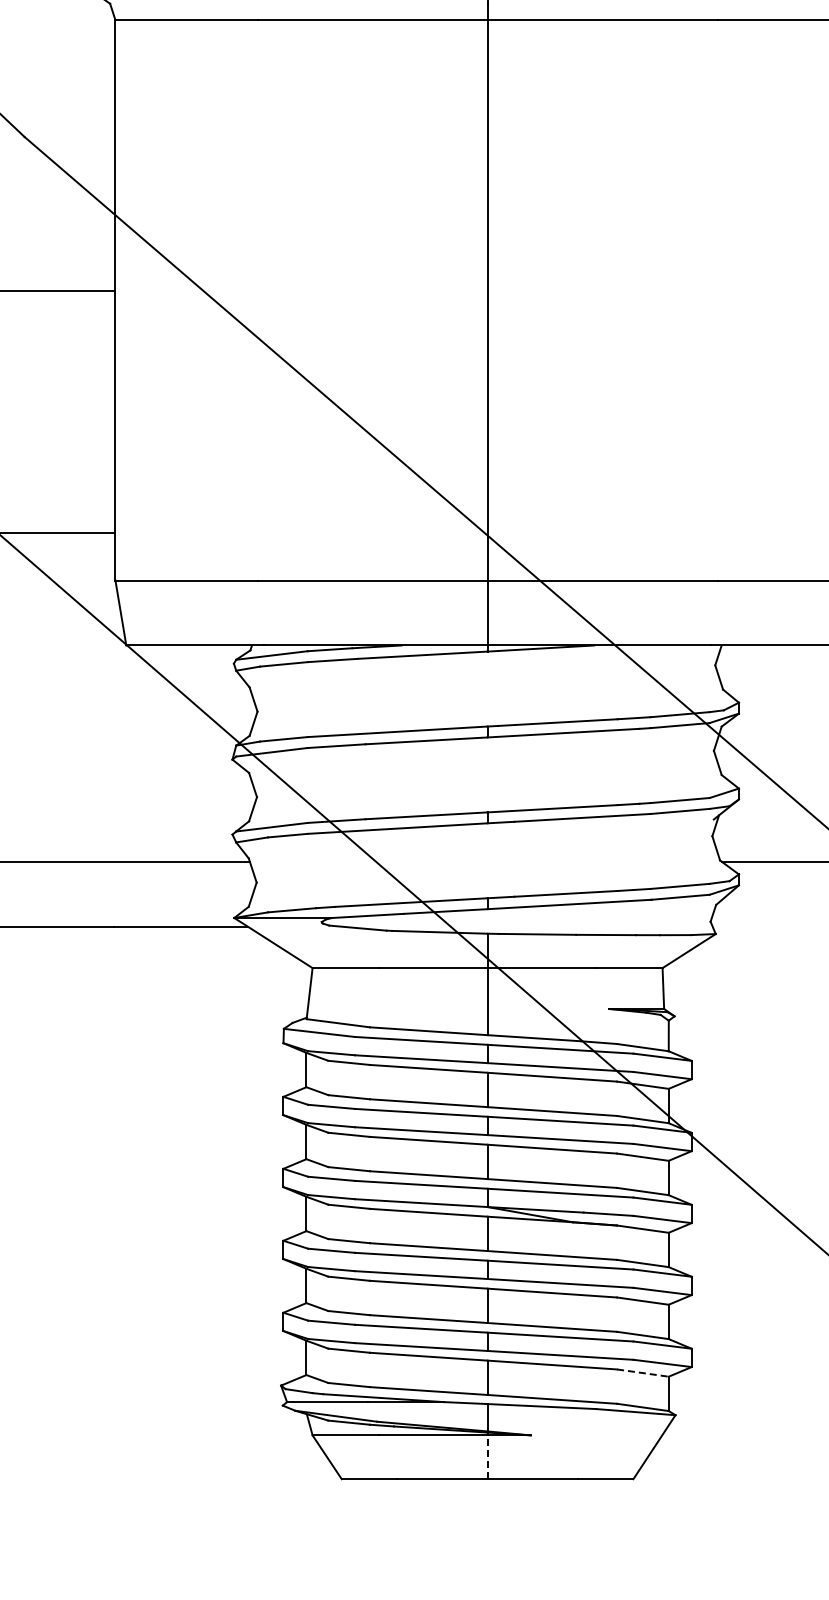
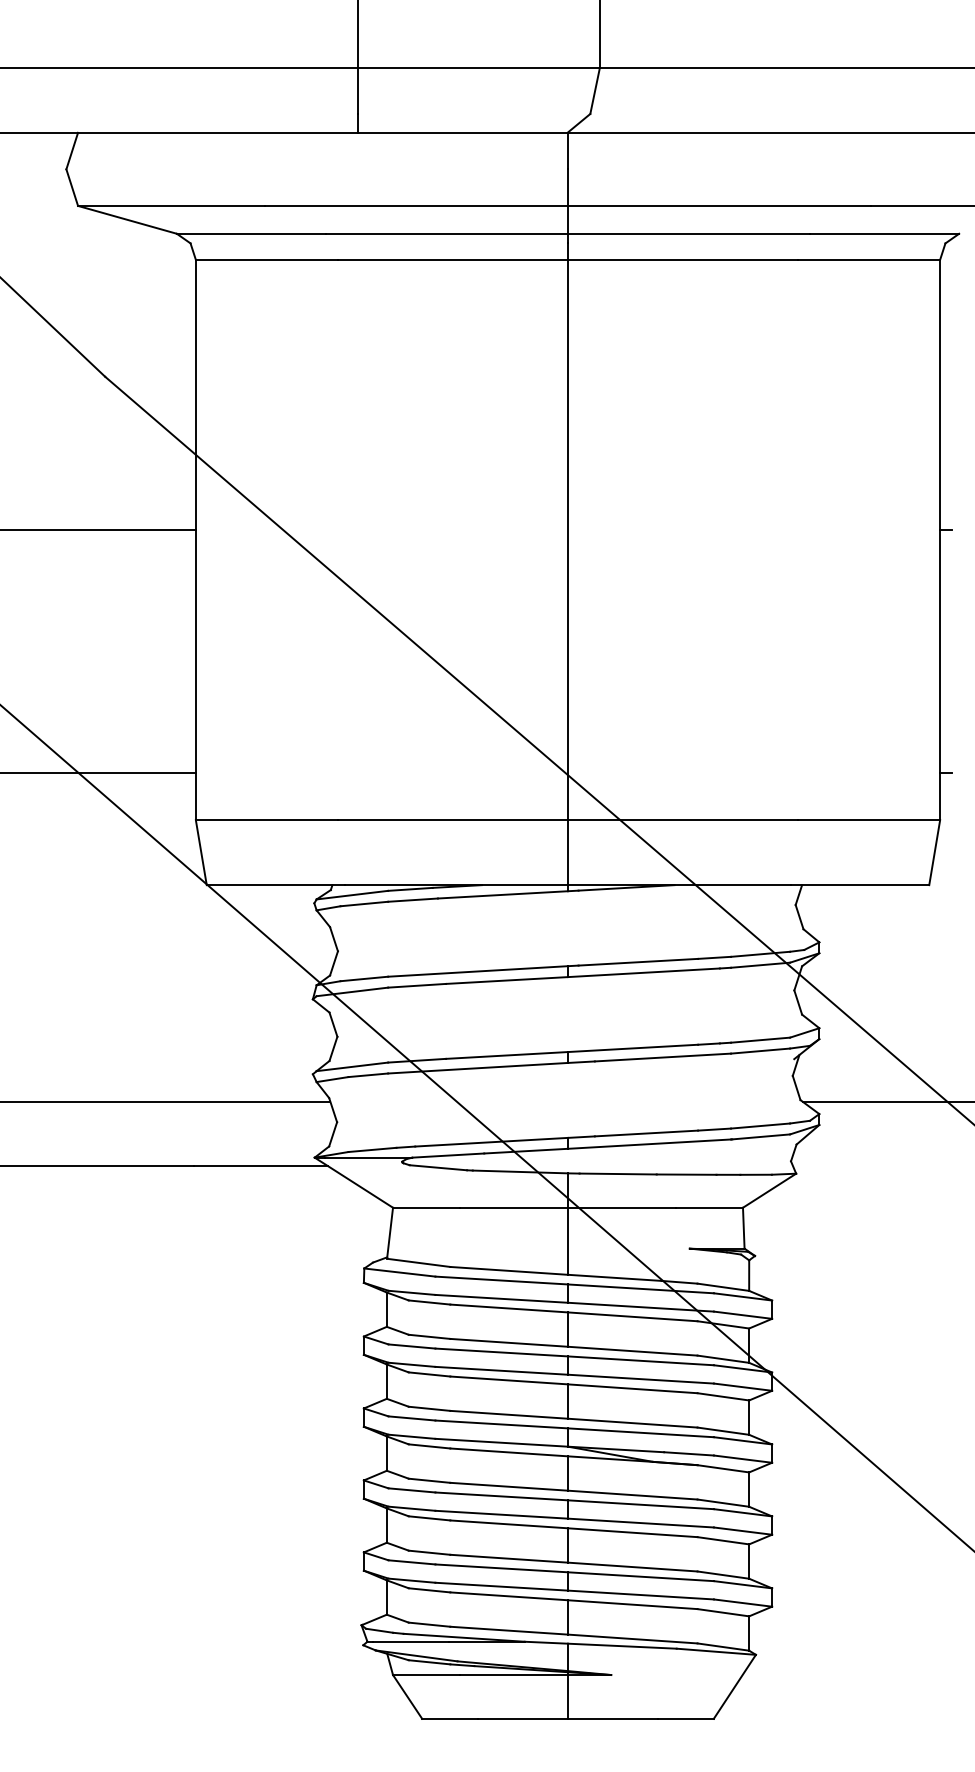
line: (643, 1372) -> (723, 1612), dashed -> solid
line: (488, 1456) -> (568, 1696), dashed -> solid

